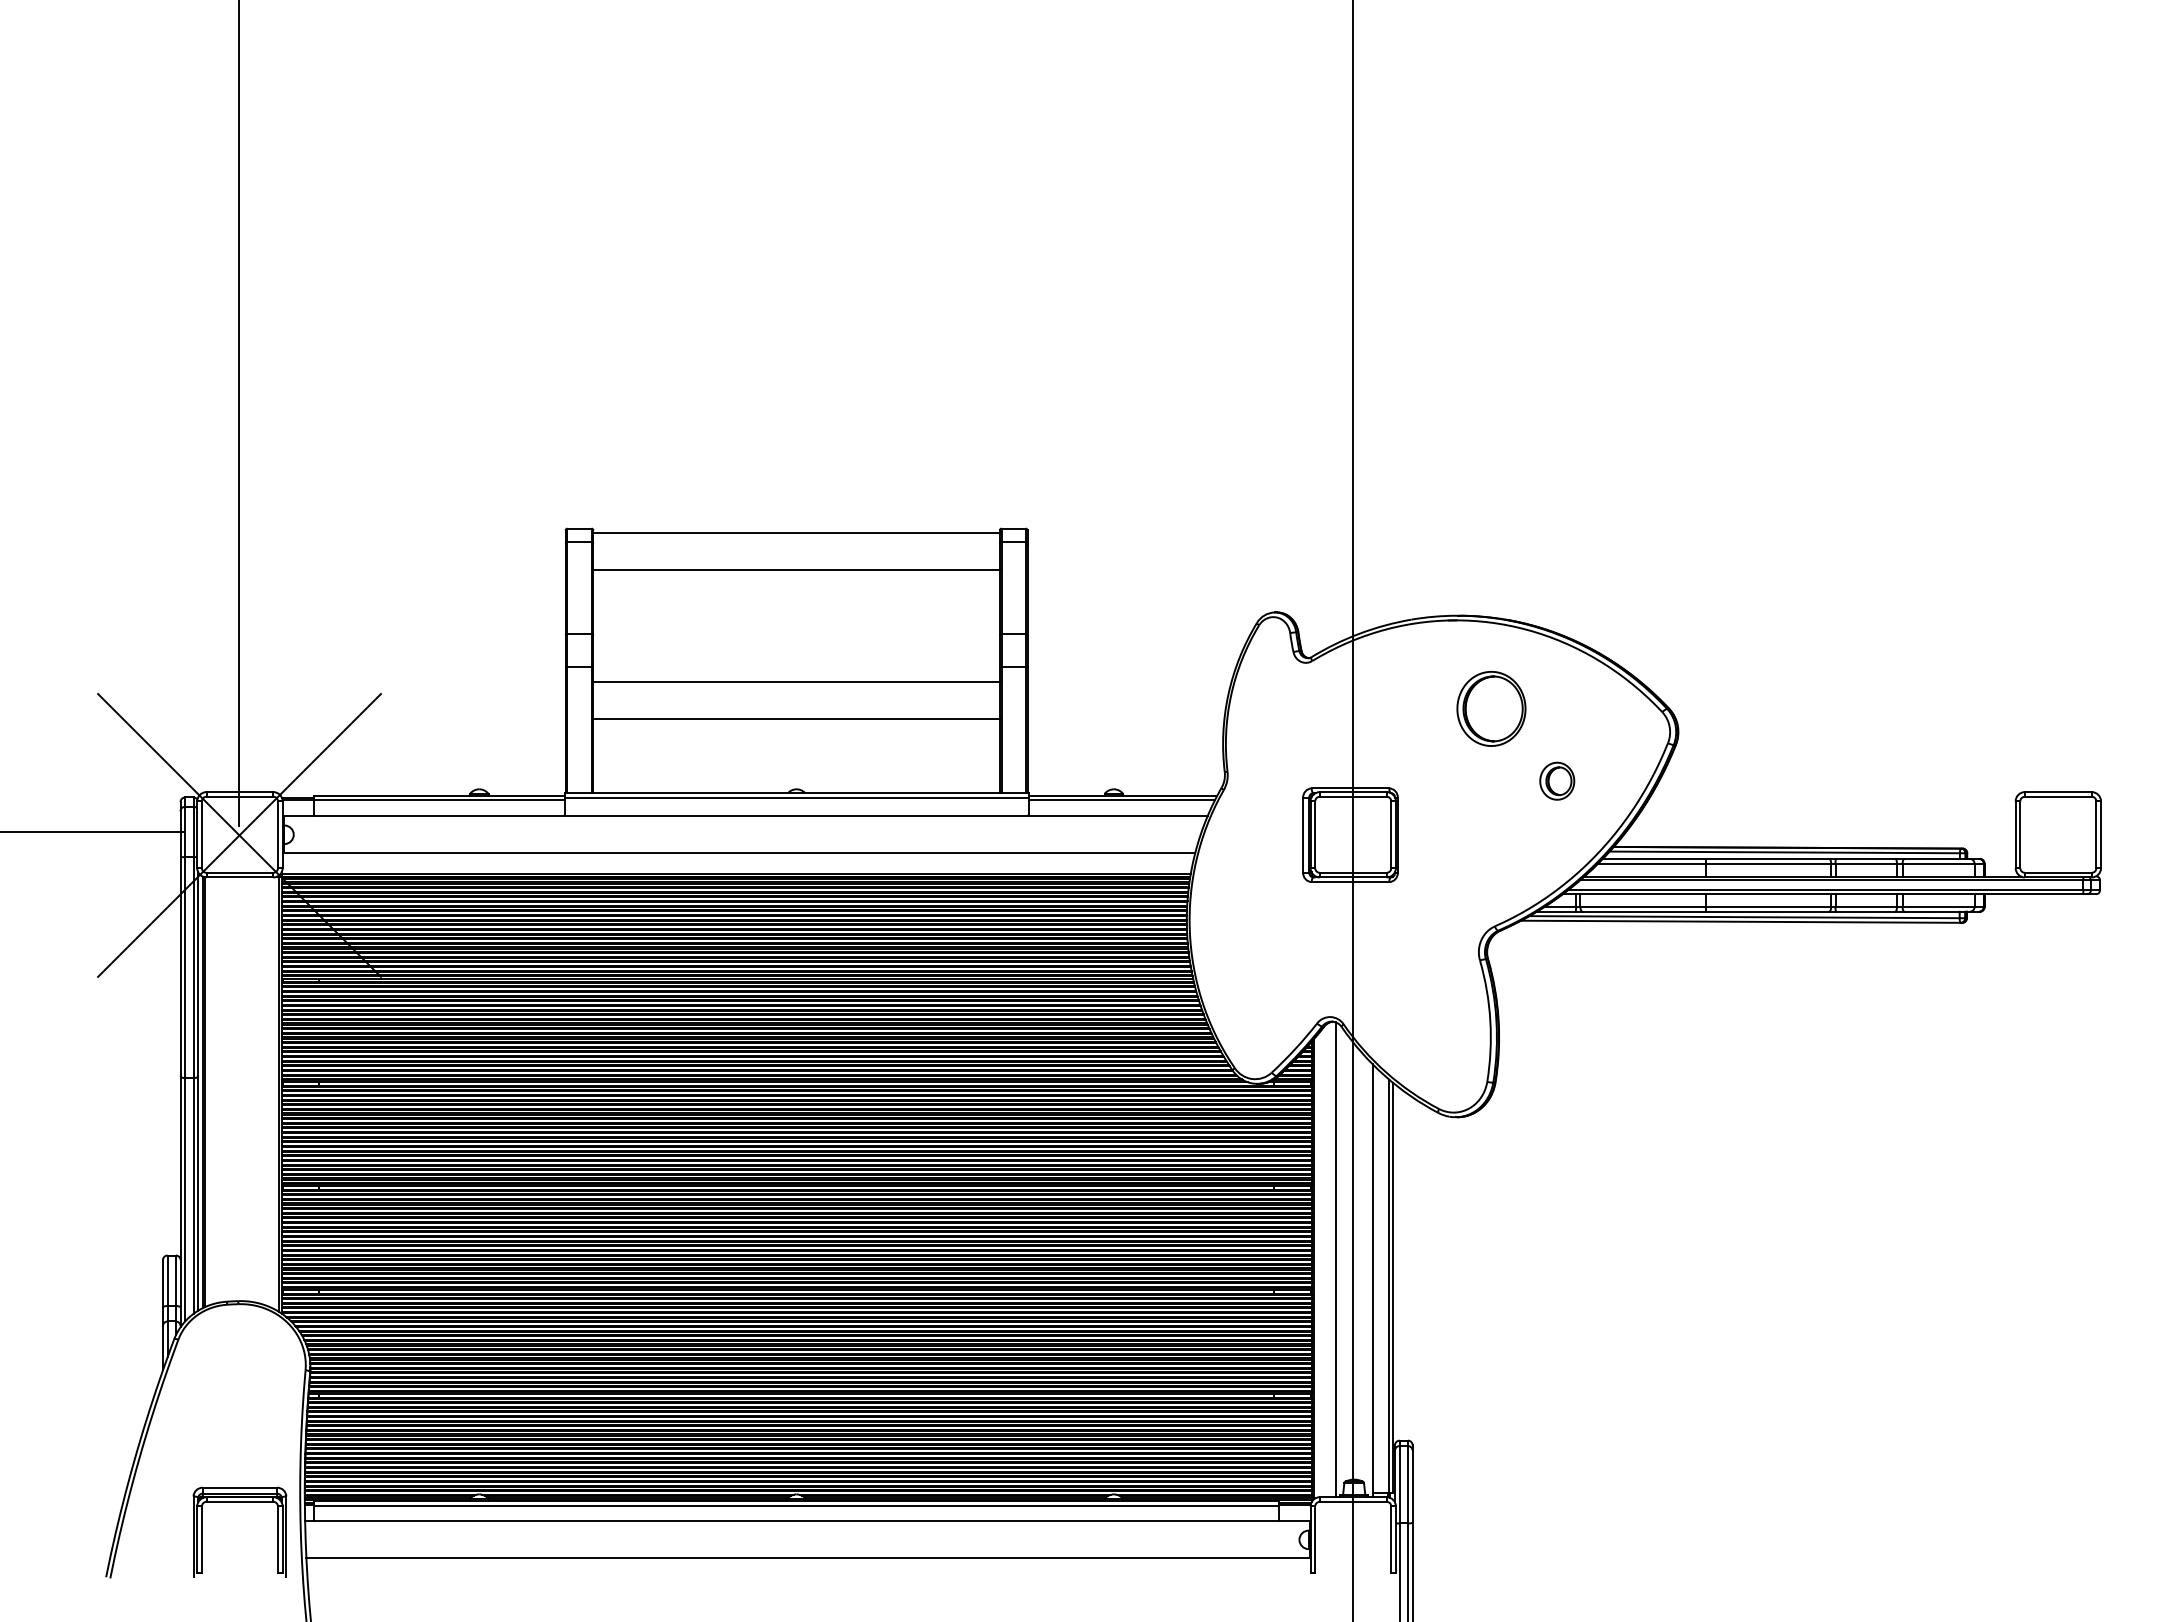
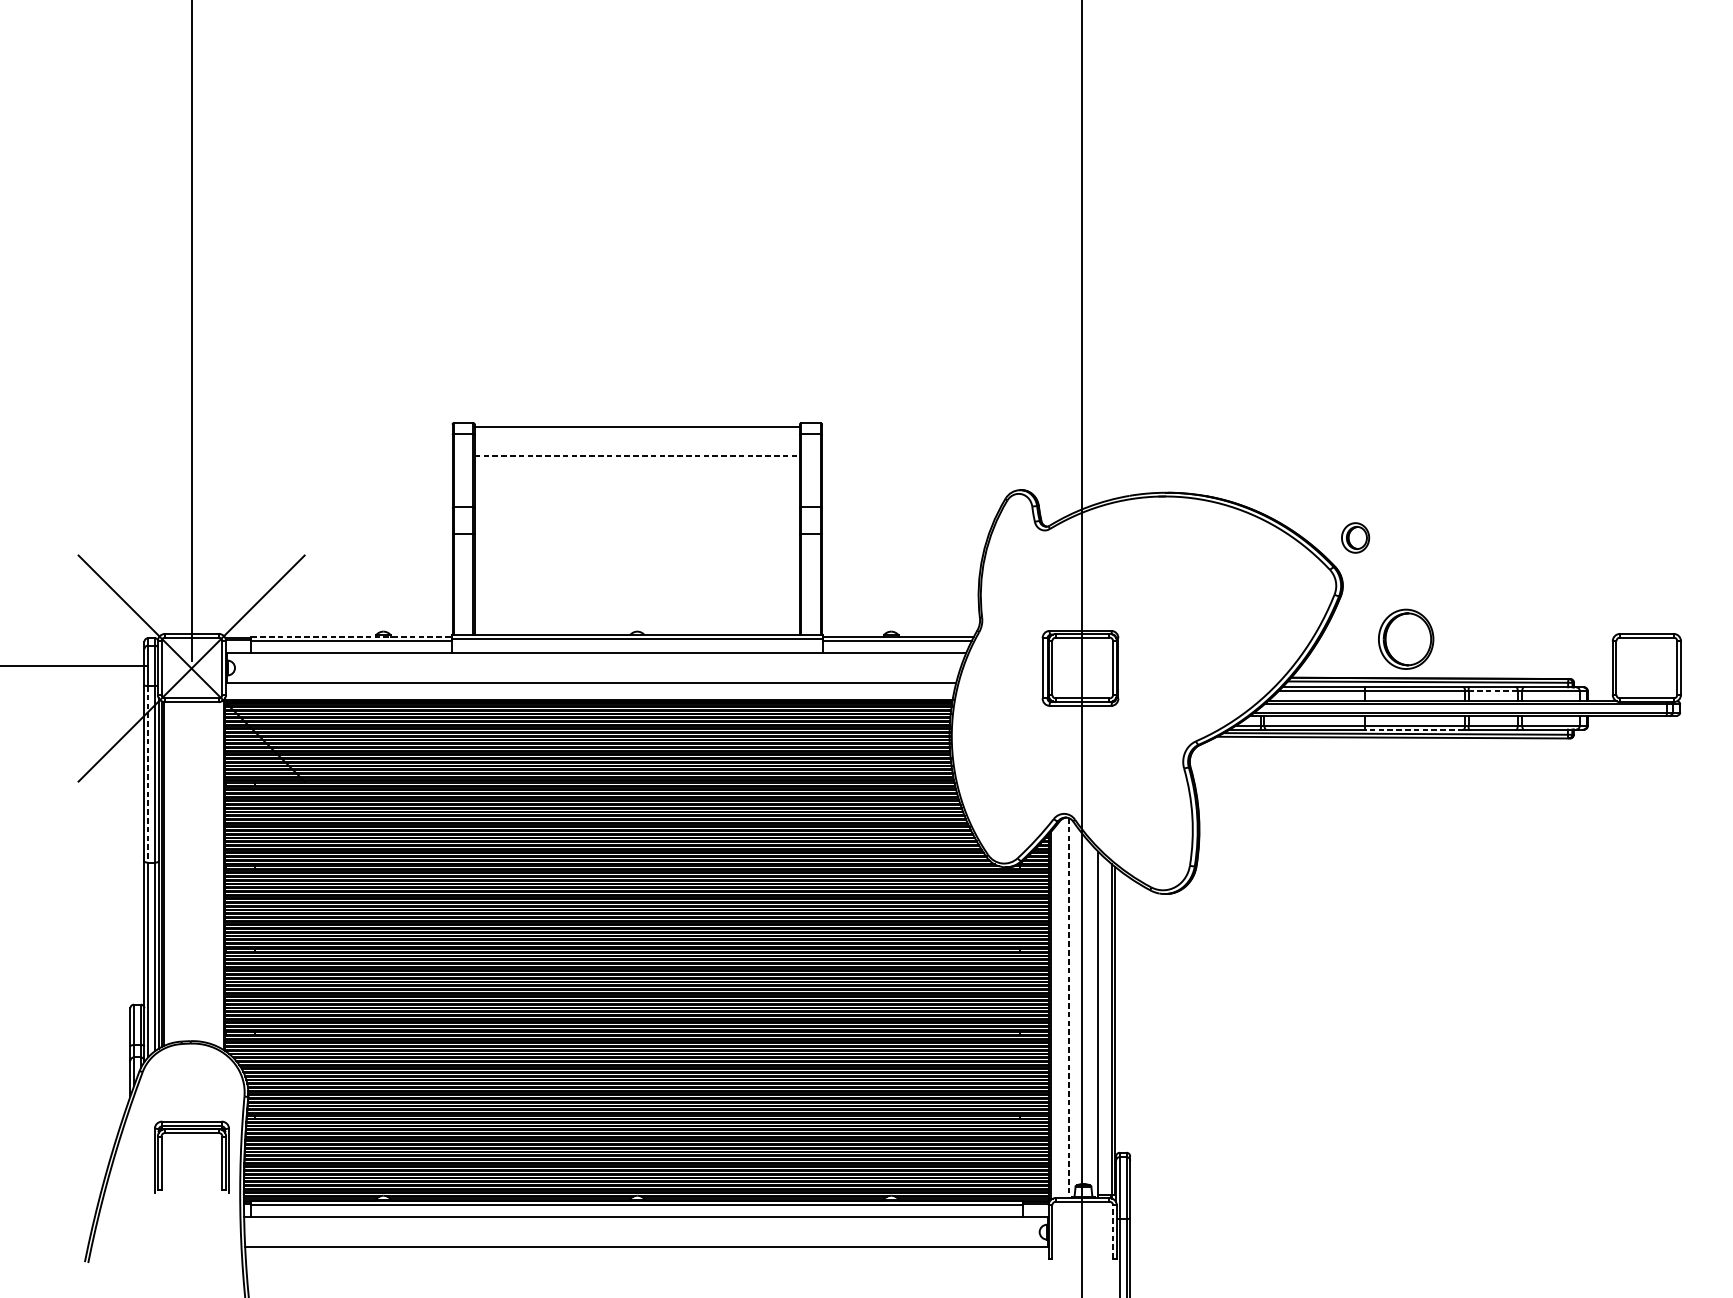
line: (797, 570) -> (638, 456), solid -> dashed
line: (796, 681) -> (637, 545), removed
part: (1491, 708) -> (1406, 638), moved
line: (796, 718) -> (637, 574), removed
part: (1557, 780) -> (1355, 537), moved
line: (439, 795) -> (351, 636), solid -> dashed
line: (1866, 863) -> (1493, 691), solid -> dashed
line: (1767, 911) -> (1414, 729), solid -> dashed
line: (185, 968) -> (148, 775), solid -> dashed
line: (1335, 1260) -> (1068, 1008), solid -> dashed
part: (239, 1502) -> (191, 1133), moved
line: (1391, 1539) -> (1113, 1231), solid -> dashed

